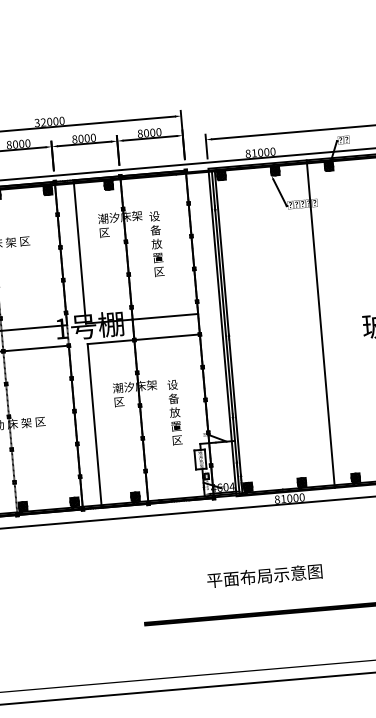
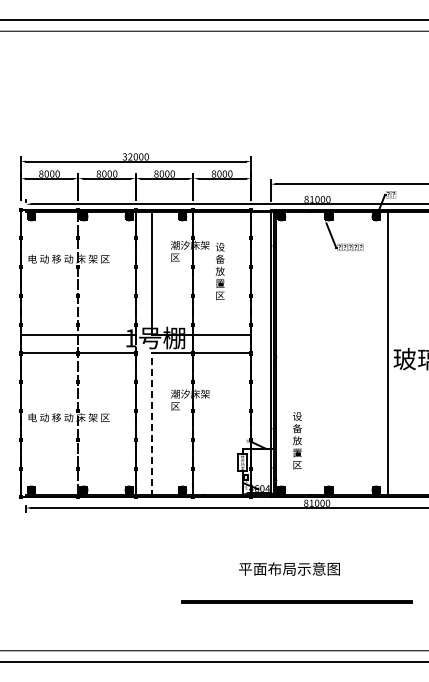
line: (321, 324) -> (388, 353), moved
text: (175, 412) -> (297, 440), moved
line: (94, 426) -> (152, 425), solid -> dashed

